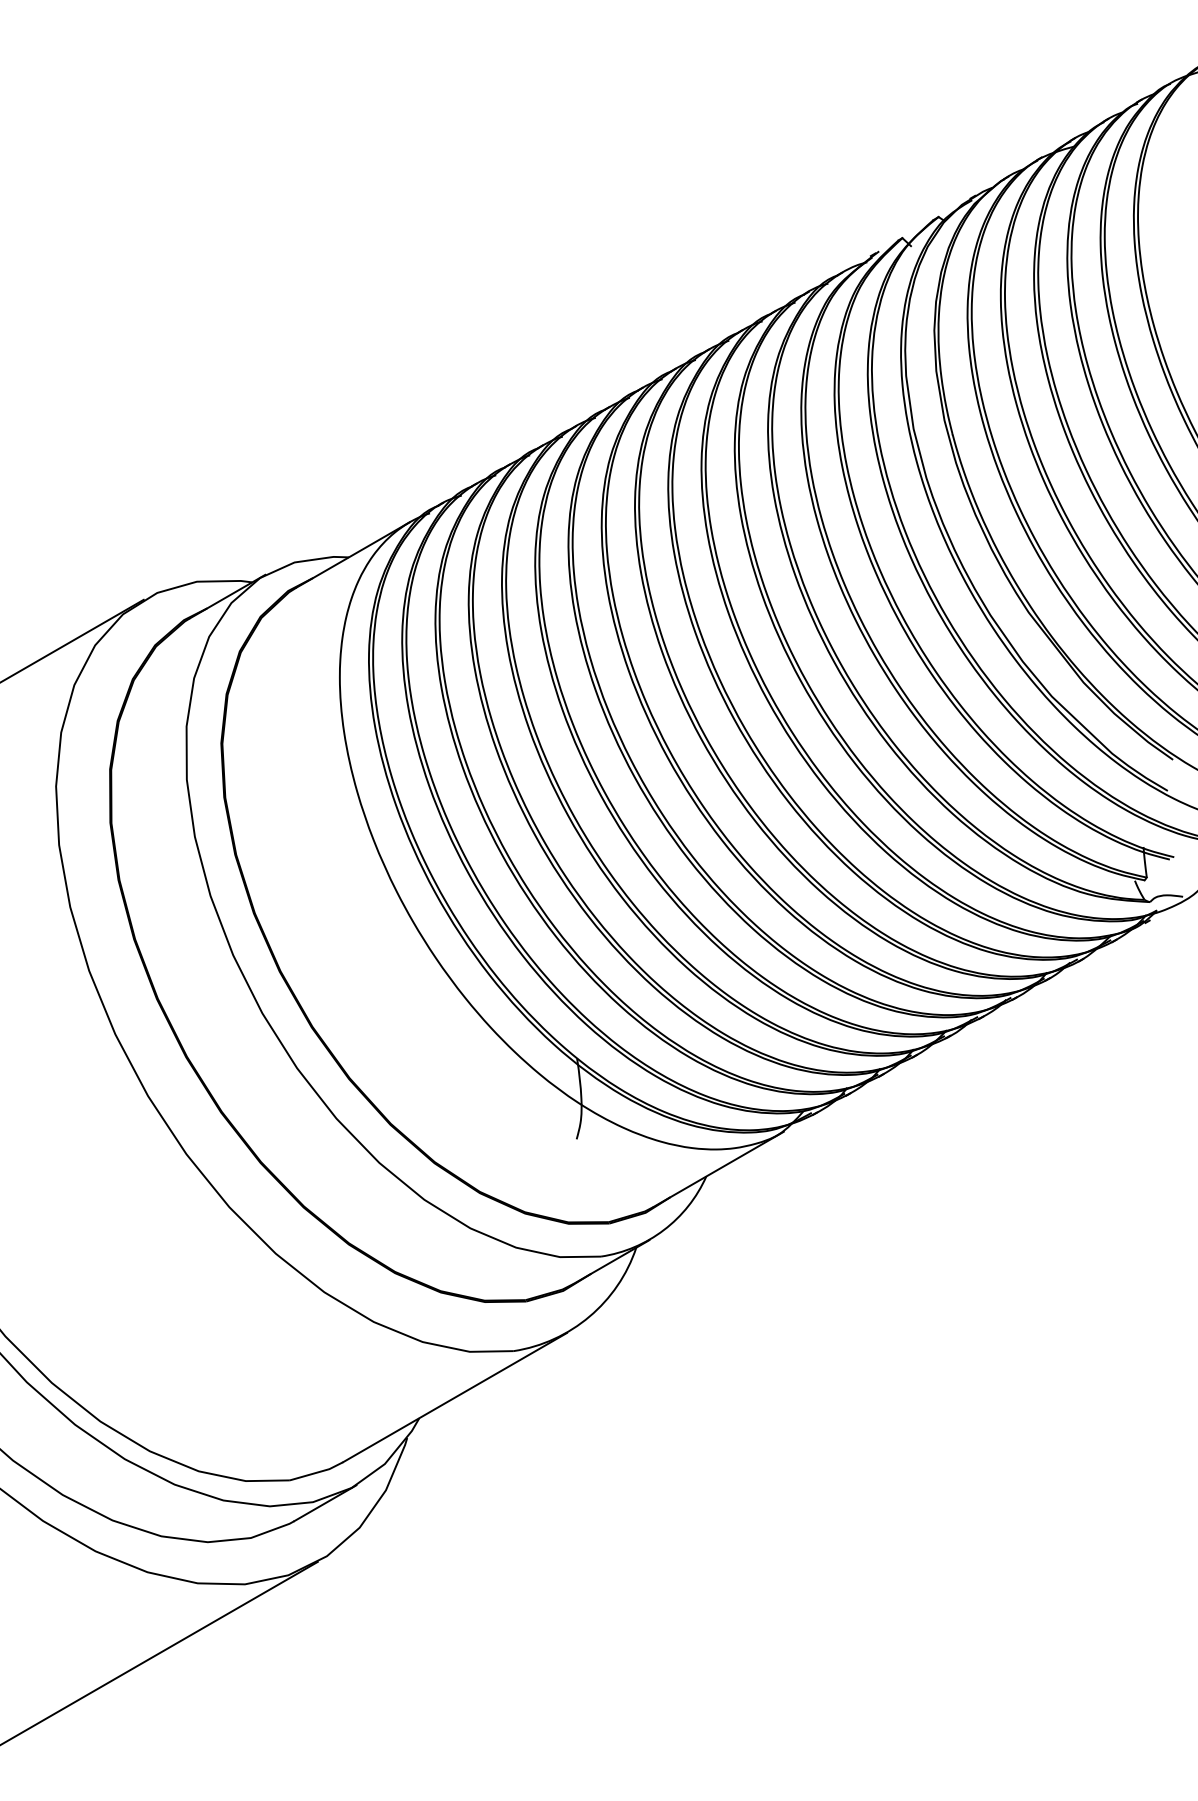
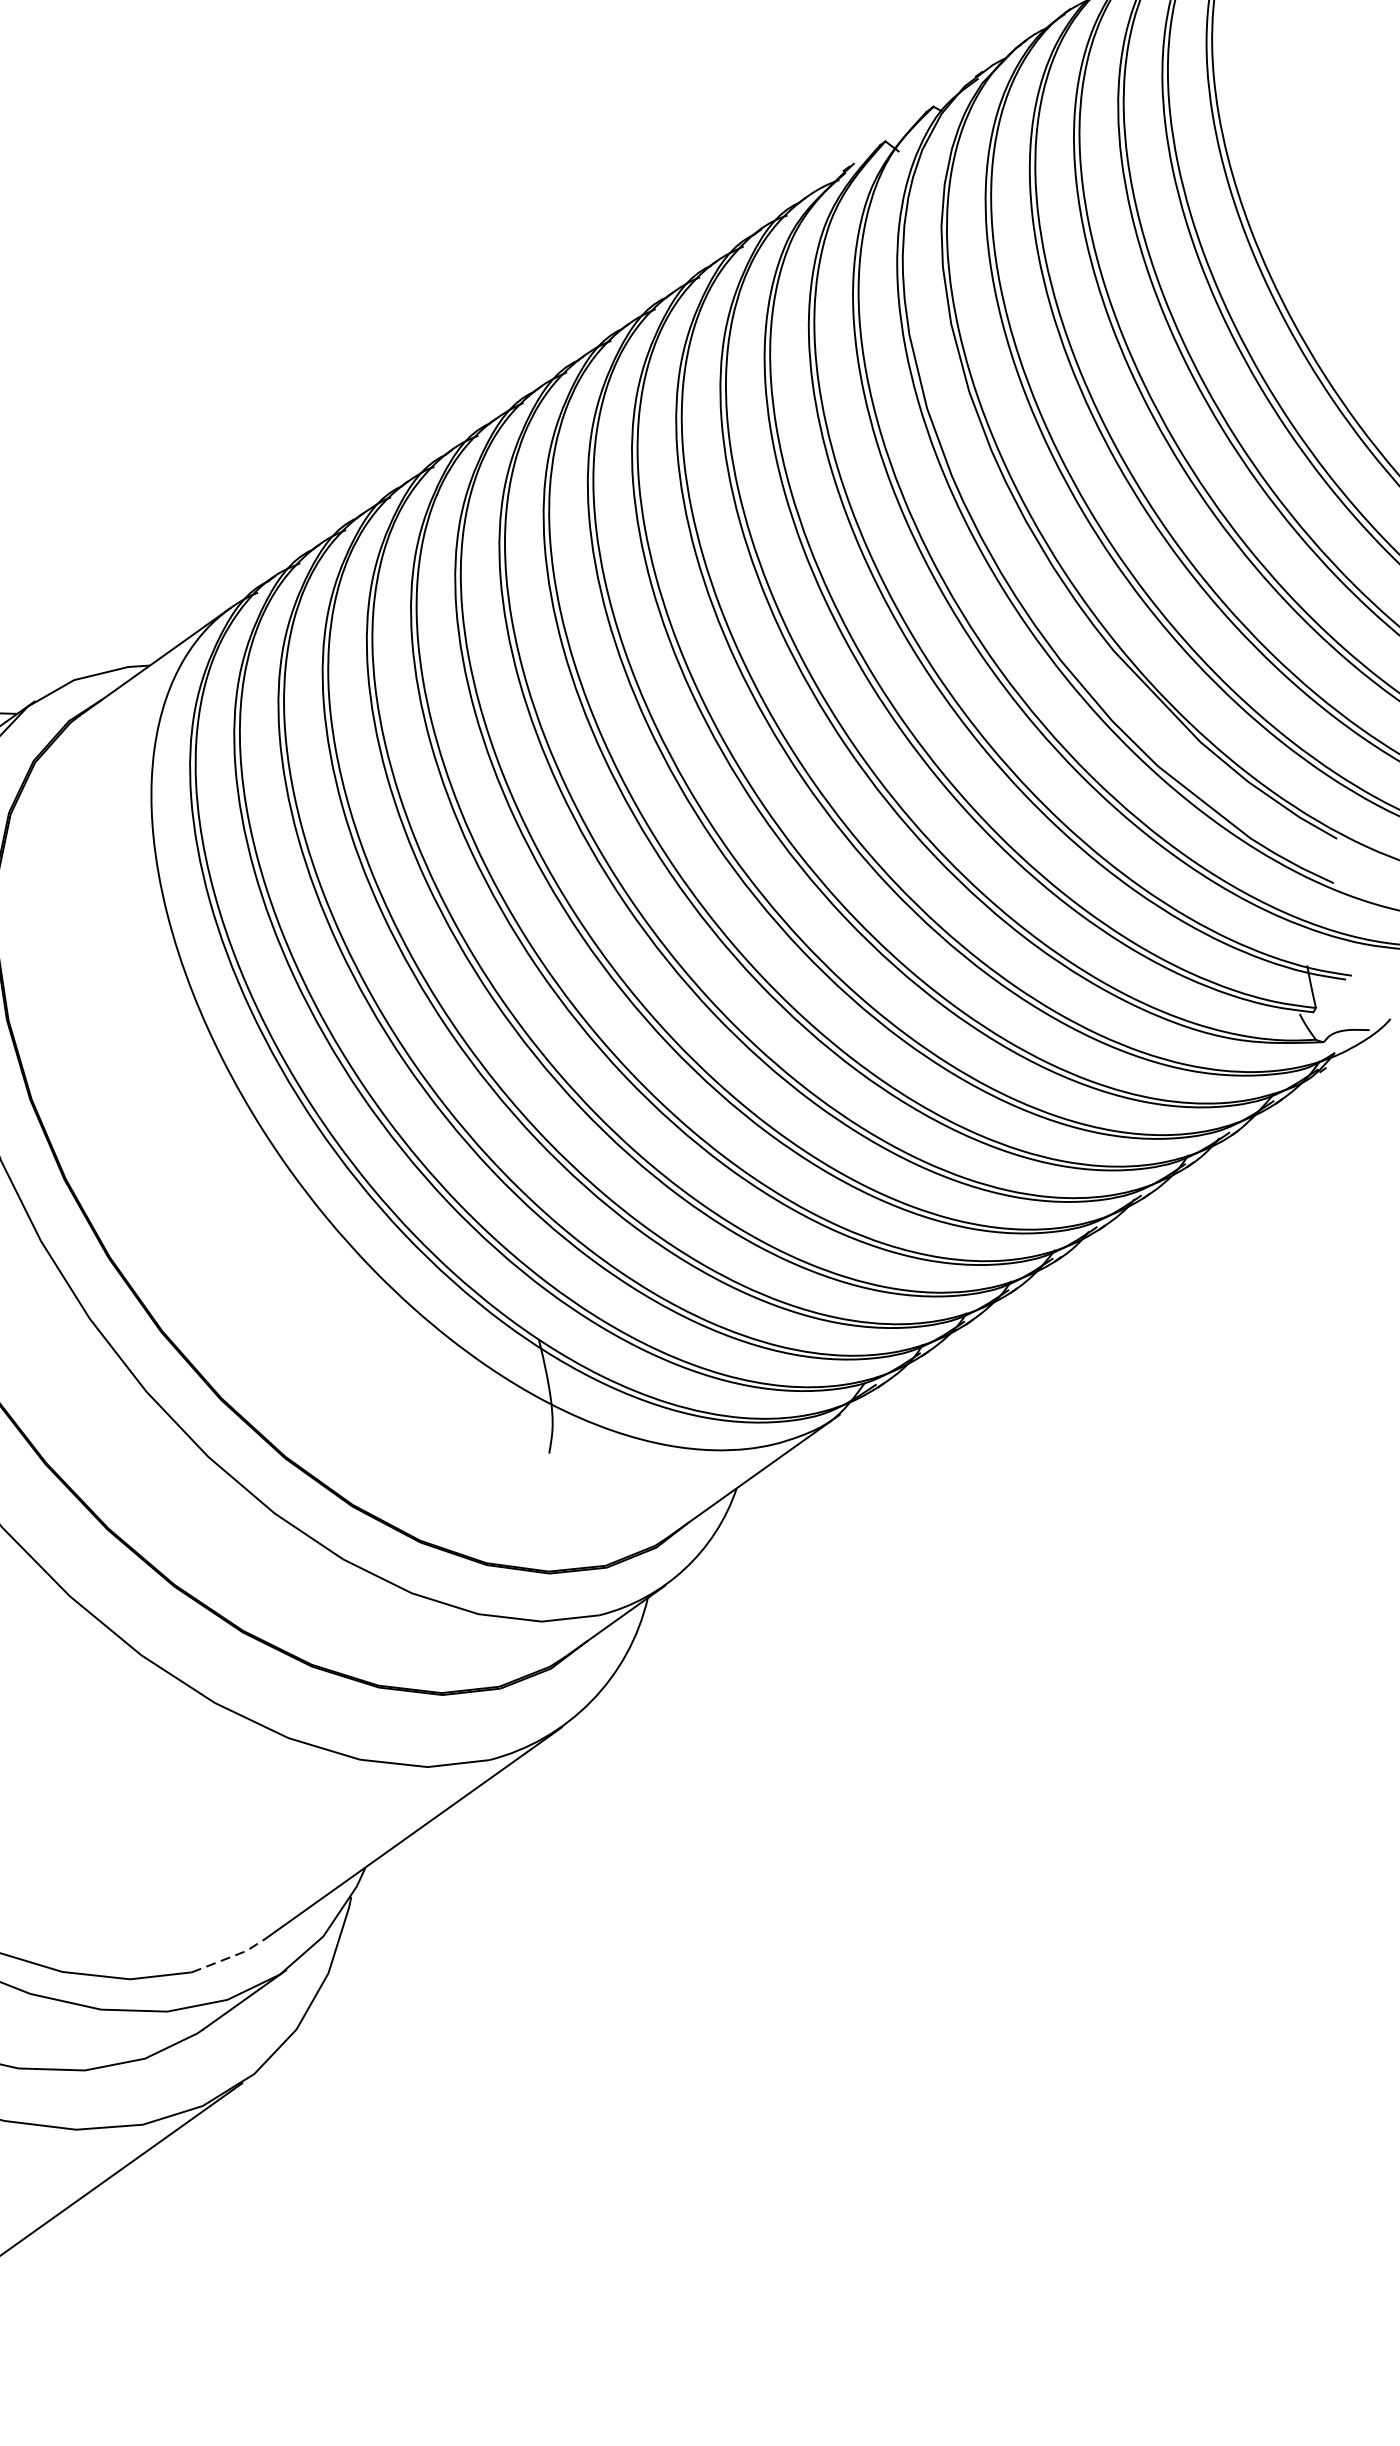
line: (318, 1472) -> (231, 1957), solid -> dashed

